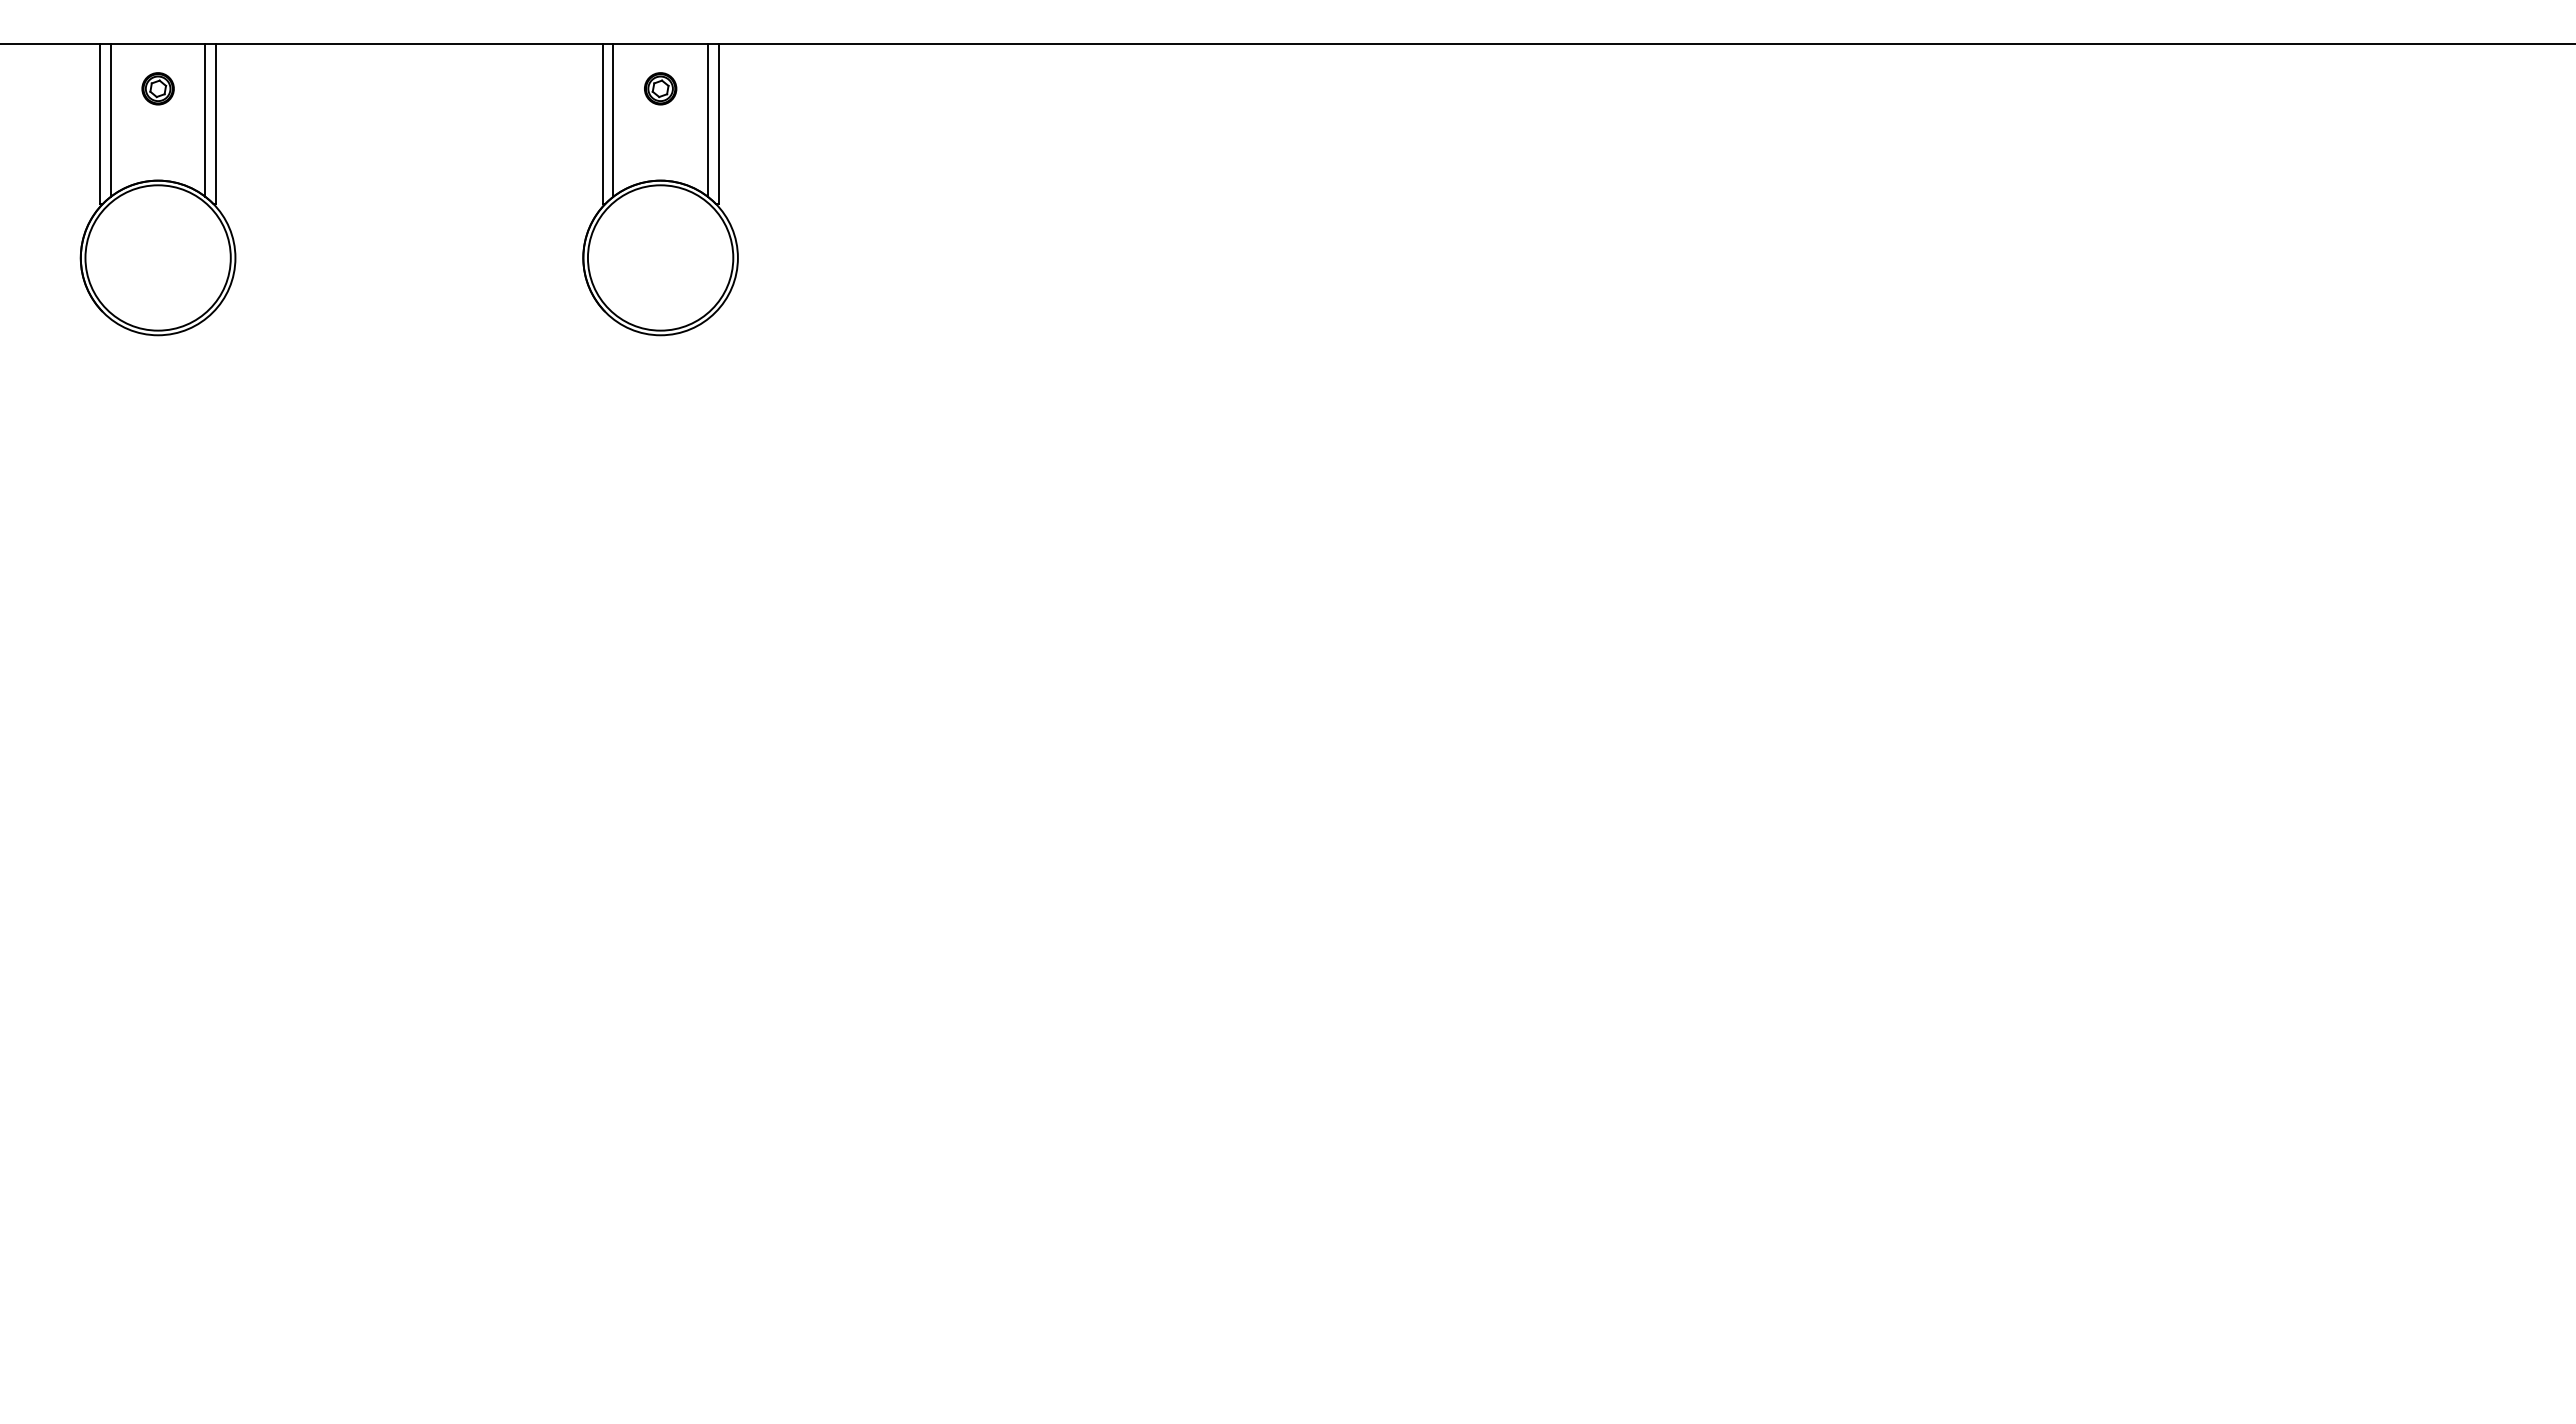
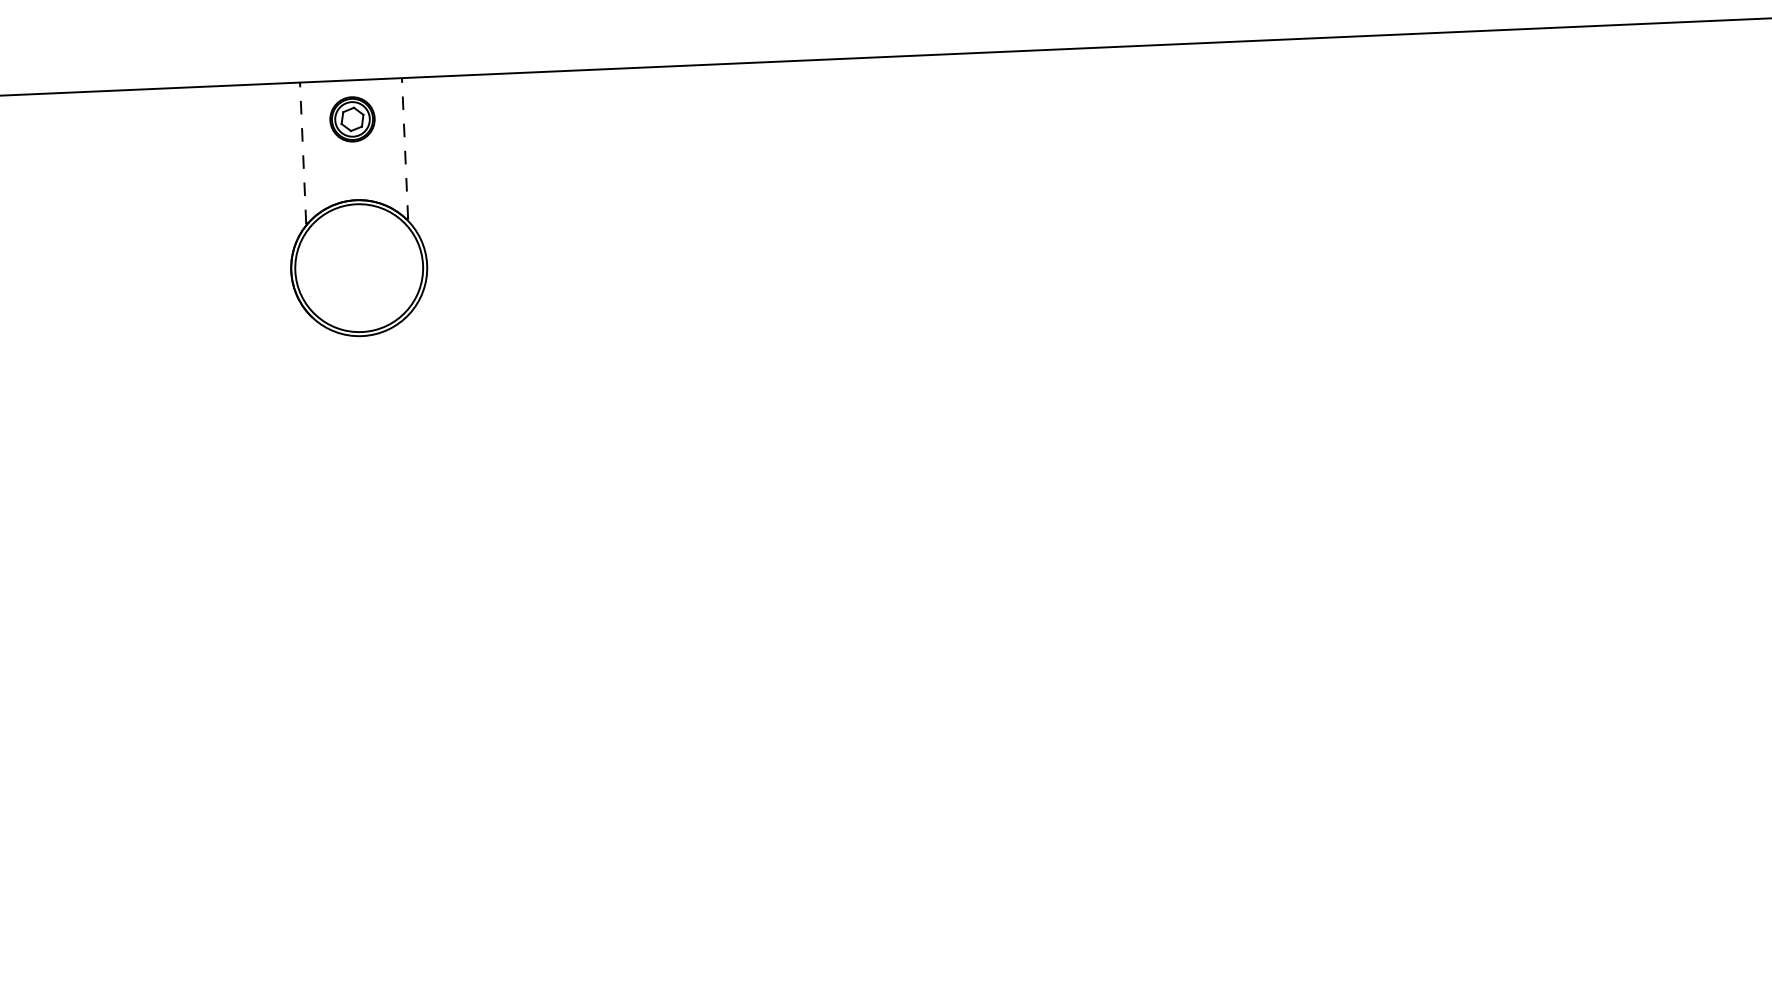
part: (660, 88) -> (352, 119), size x1.6
line: (613, 120) -> (312, 149), removed
line: (707, 120) -> (395, 145), removed
line: (602, 123) -> (302, 152), solid -> dashed
line: (718, 123) -> (404, 147), solid -> dashed

